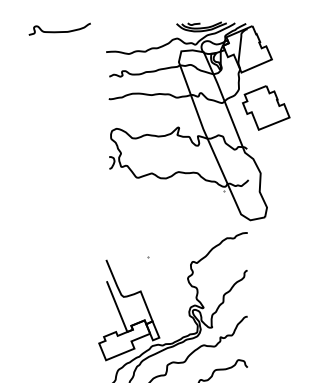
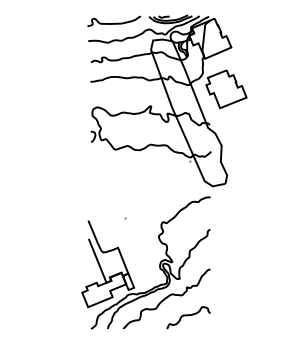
curve: (61, 30) -> (115, 22), moved

